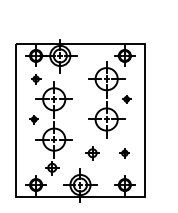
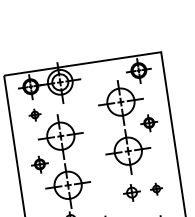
part: (126, 99) -> (148, 123), size x1.67
part: (34, 119) -> (40, 164), size x1.67
part: (92, 153) -> (131, 193), moved

